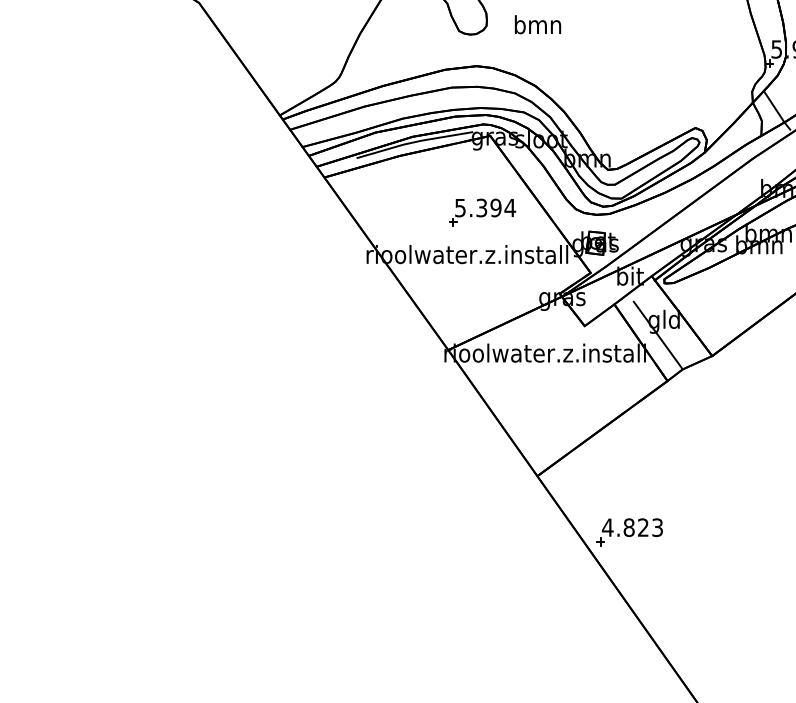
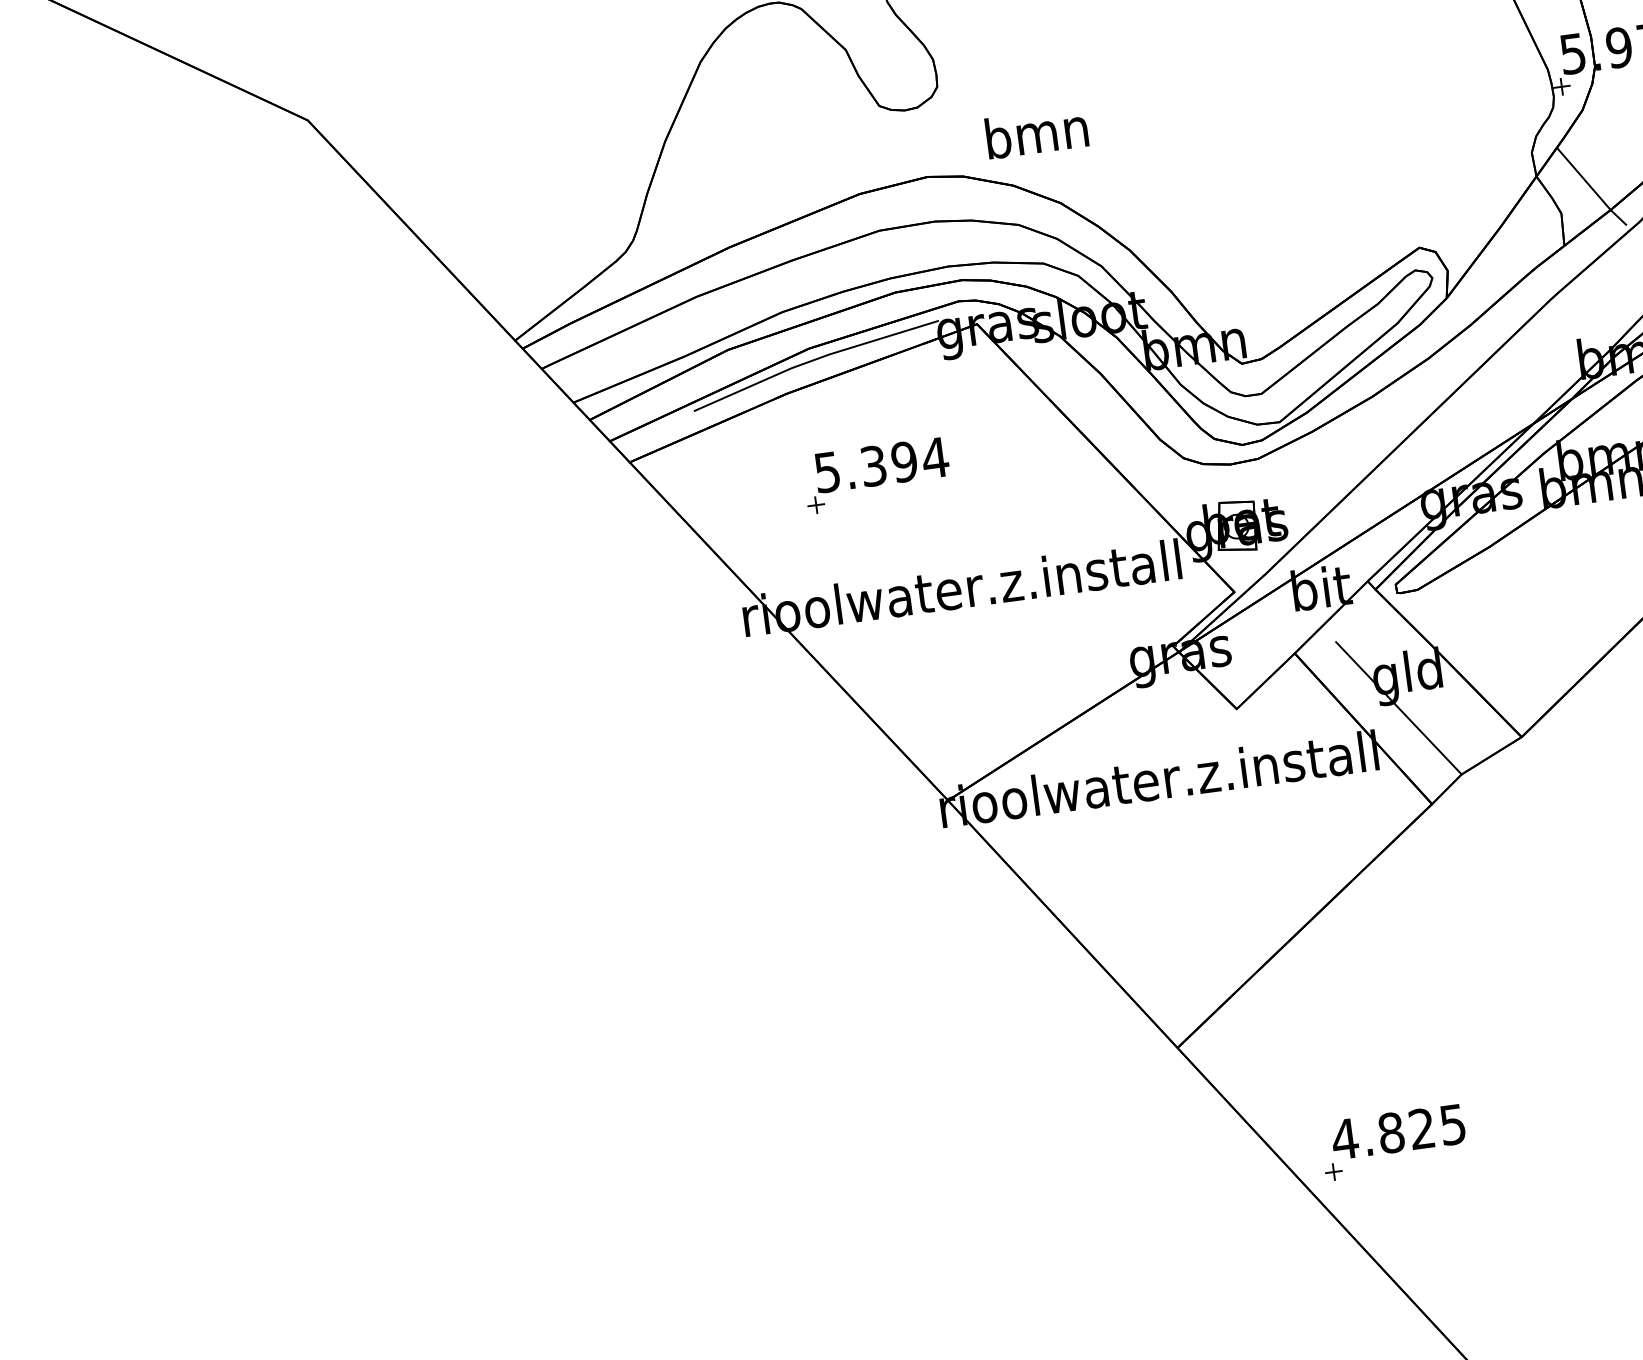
text: (538, 24) -> (1037, 132), moved
part: (482, 212) -> (876, 475), moved
text: (657, 527) -> (1452, 1124), 4.823 -> 4.825

